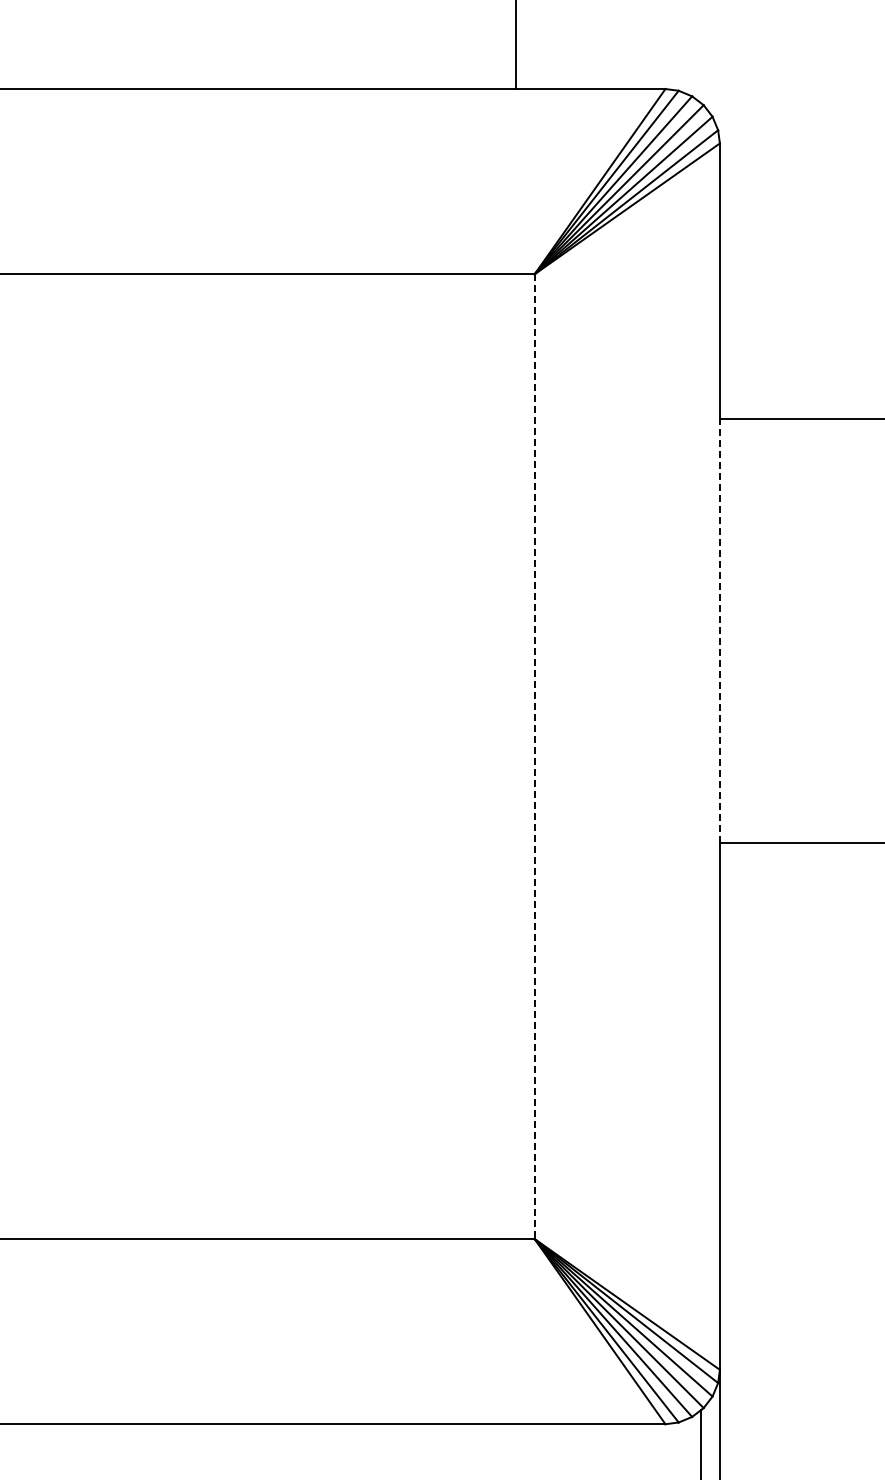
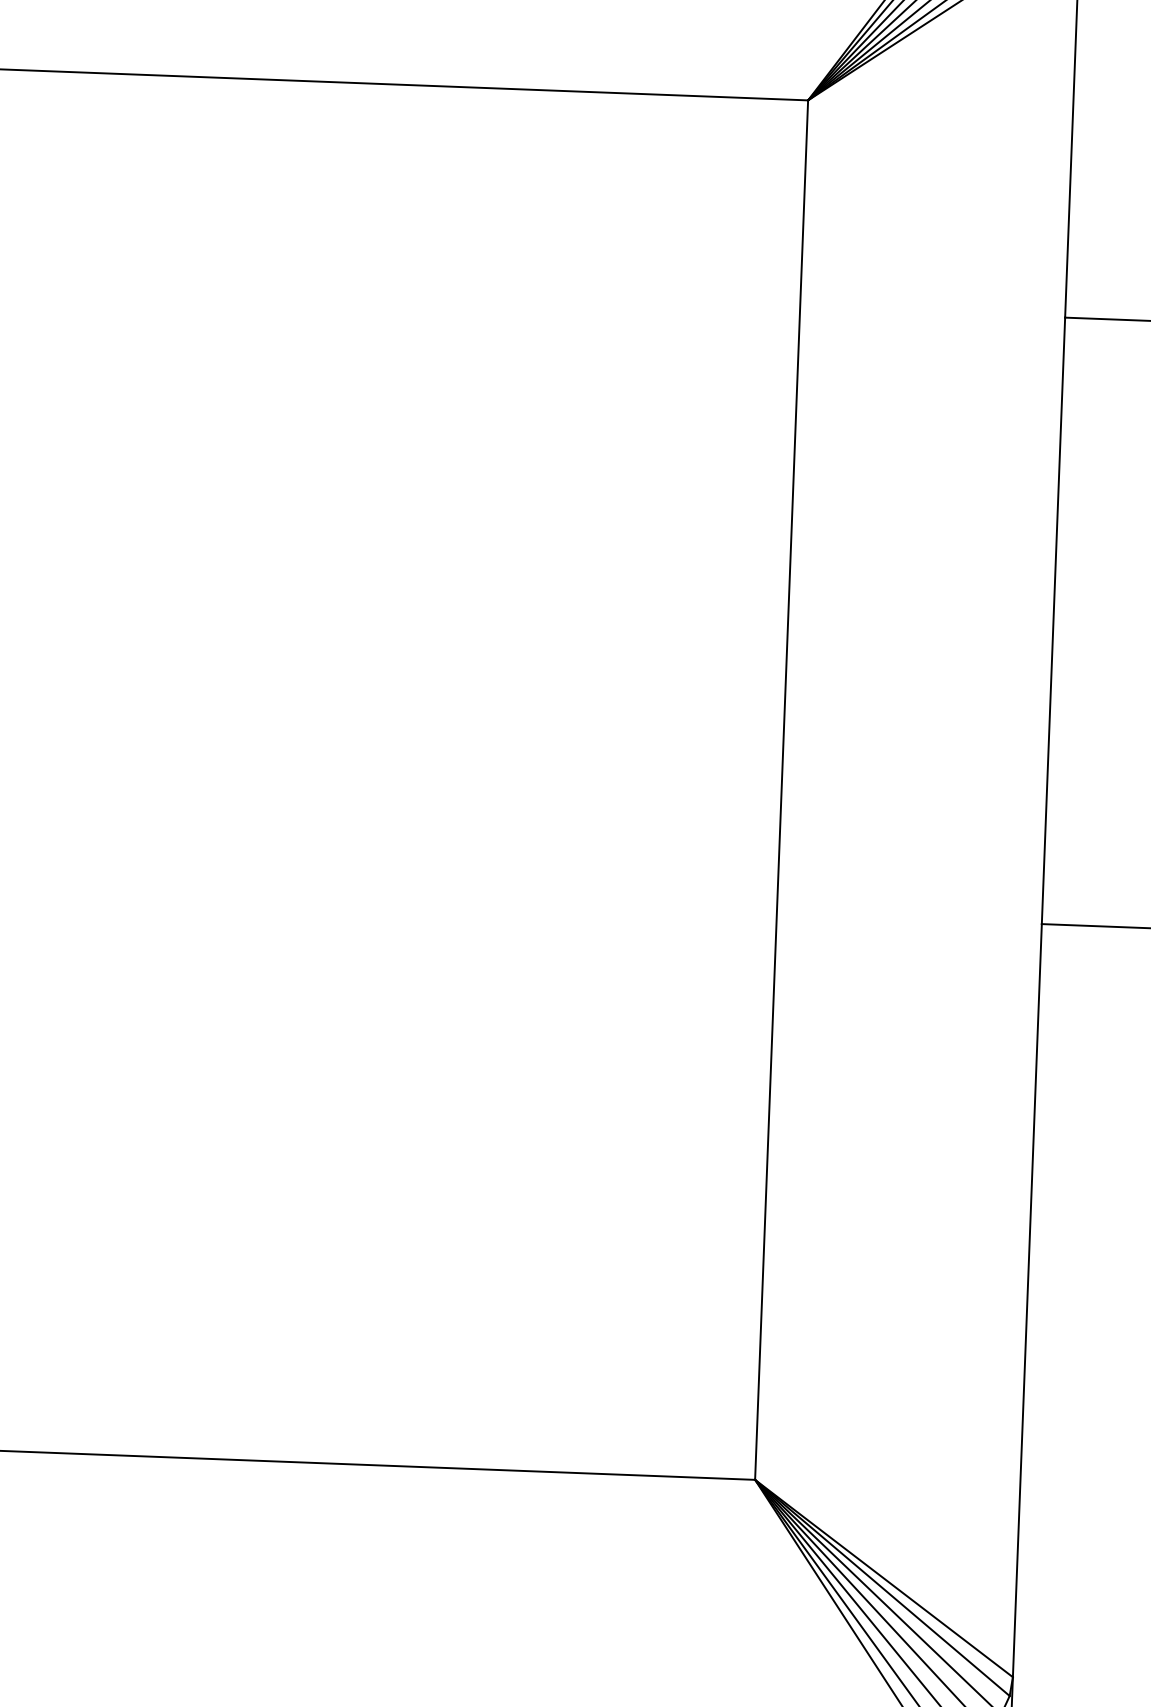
line: (719, 630) -> (1052, 619), dashed -> solid
line: (534, 757) -> (781, 791), dashed -> solid

